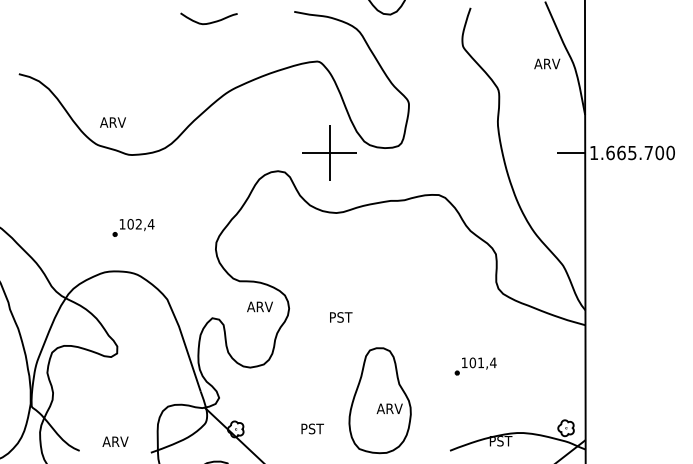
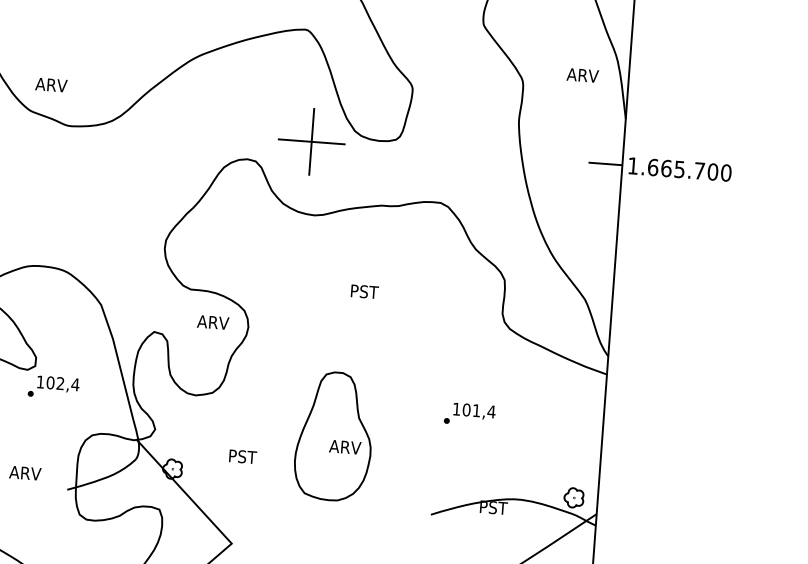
text: (547, 63) -> (583, 74), moved
part: (133, 227) -> (53, 387), moved
text: (341, 317) -> (365, 291), moved
part: (379, 400) -> (333, 436), moved
text: (312, 428) -> (242, 456), moved

